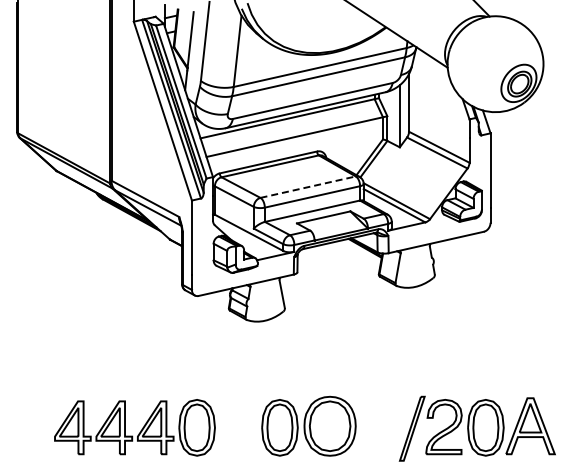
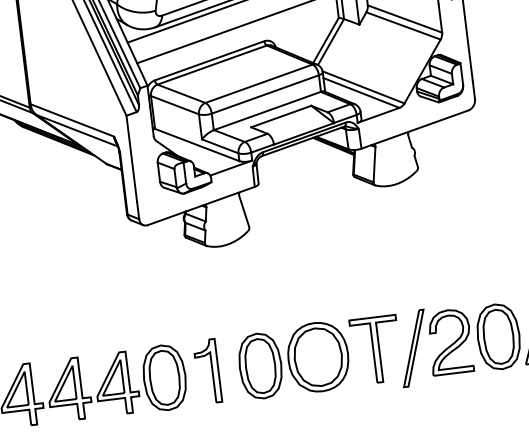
line: (308, 187) -> (259, 84), dashed -> solid
part: (379, 425) -> (375, 349), added
part: (234, 426) -> (207, 371), added

